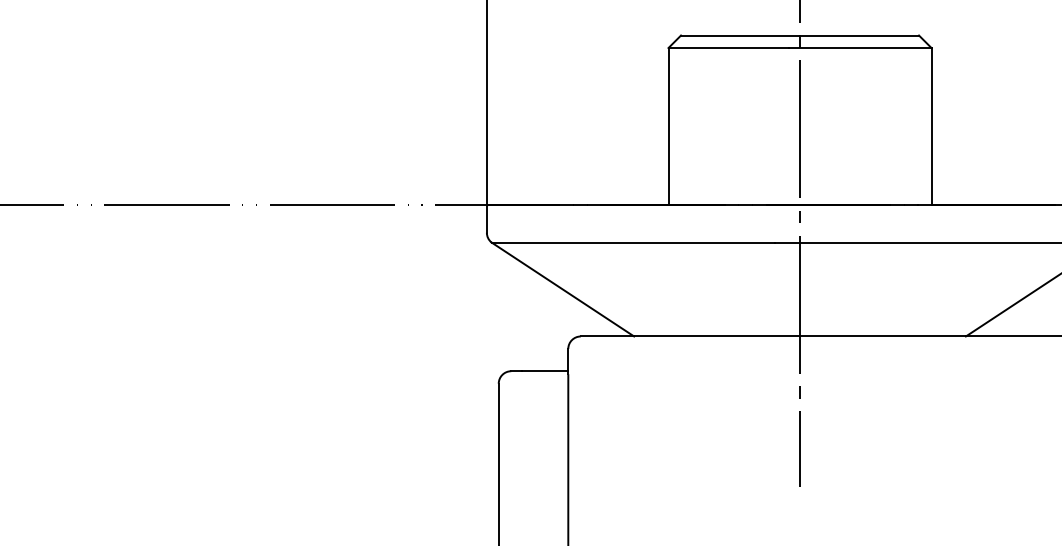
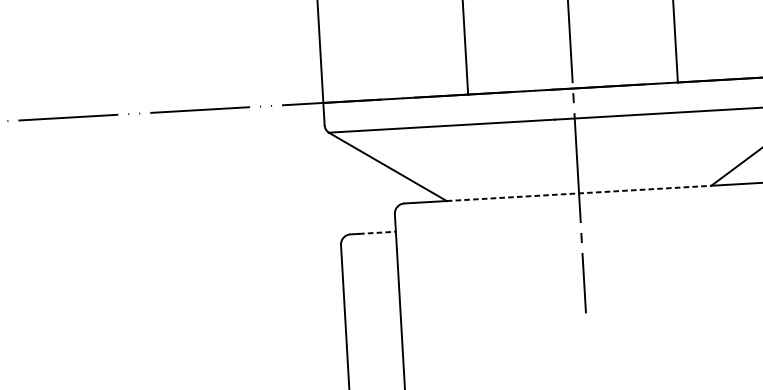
line: (800, 336) -> (579, 193), solid -> dashed
line: (545, 371) -> (377, 233), solid -> dashed

